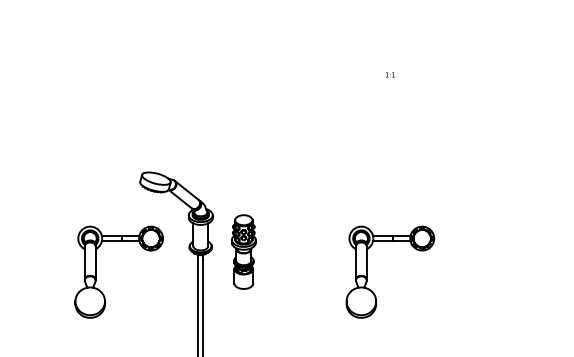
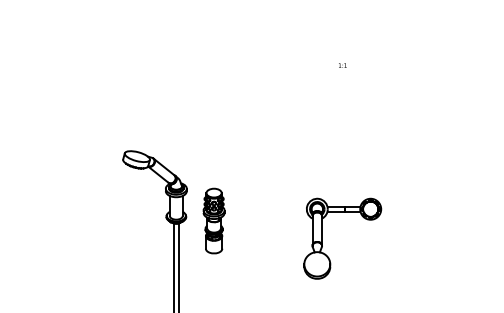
part: (96, 271) -> (84, 238), removed

